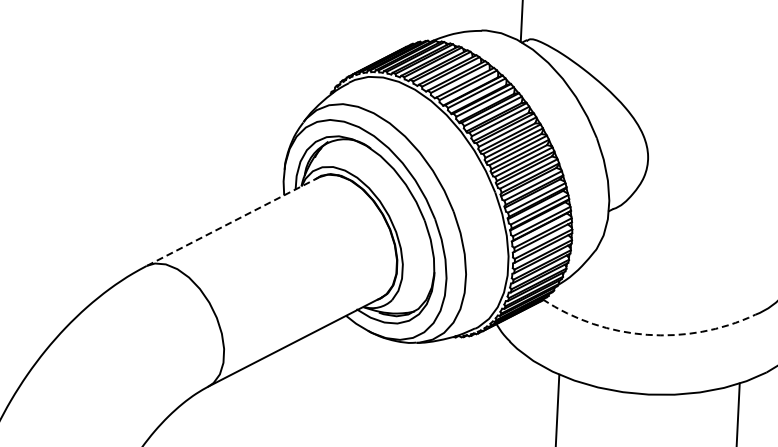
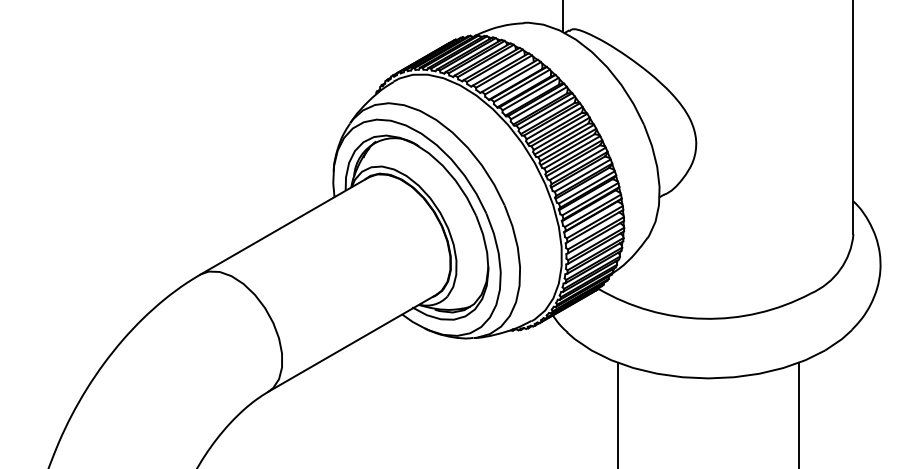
line: (232, 222) -> (284, 226), dashed -> solid
arc: (646, 334) -> (703, 318), dashed -> solid

